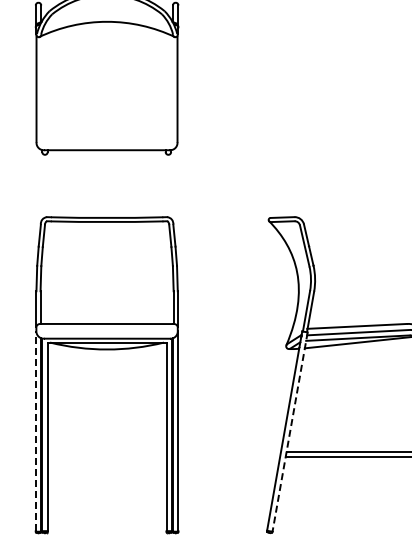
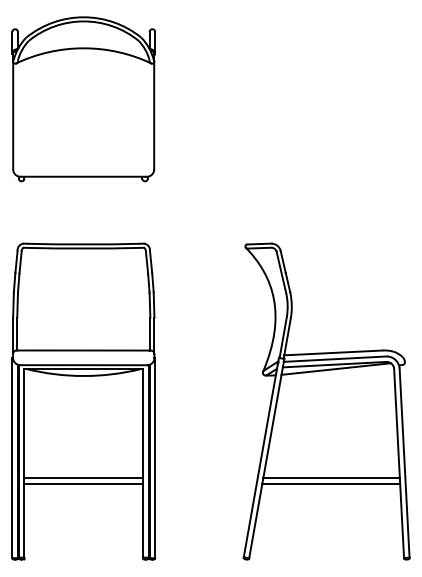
line: (35, 430) -> (12, 457), dashed -> solid
line: (289, 432) -> (266, 459), dashed -> solid
line: (106, 451) -> (83, 478), added
line: (106, 456) -> (83, 483), added

